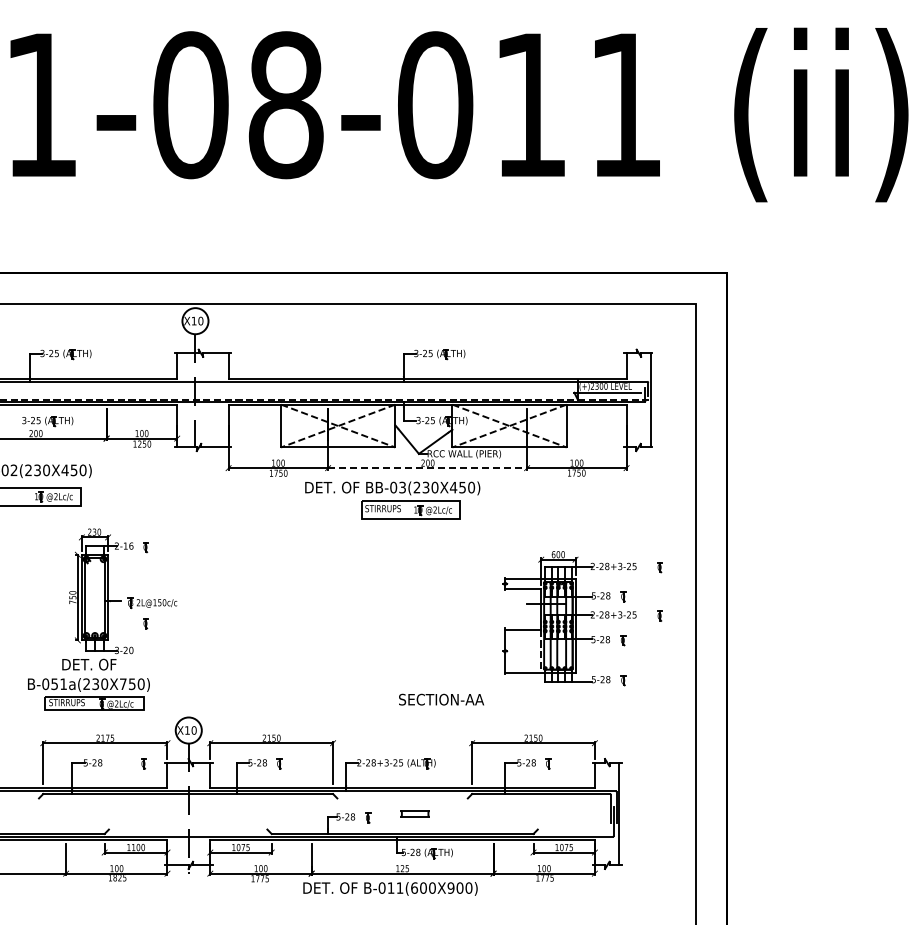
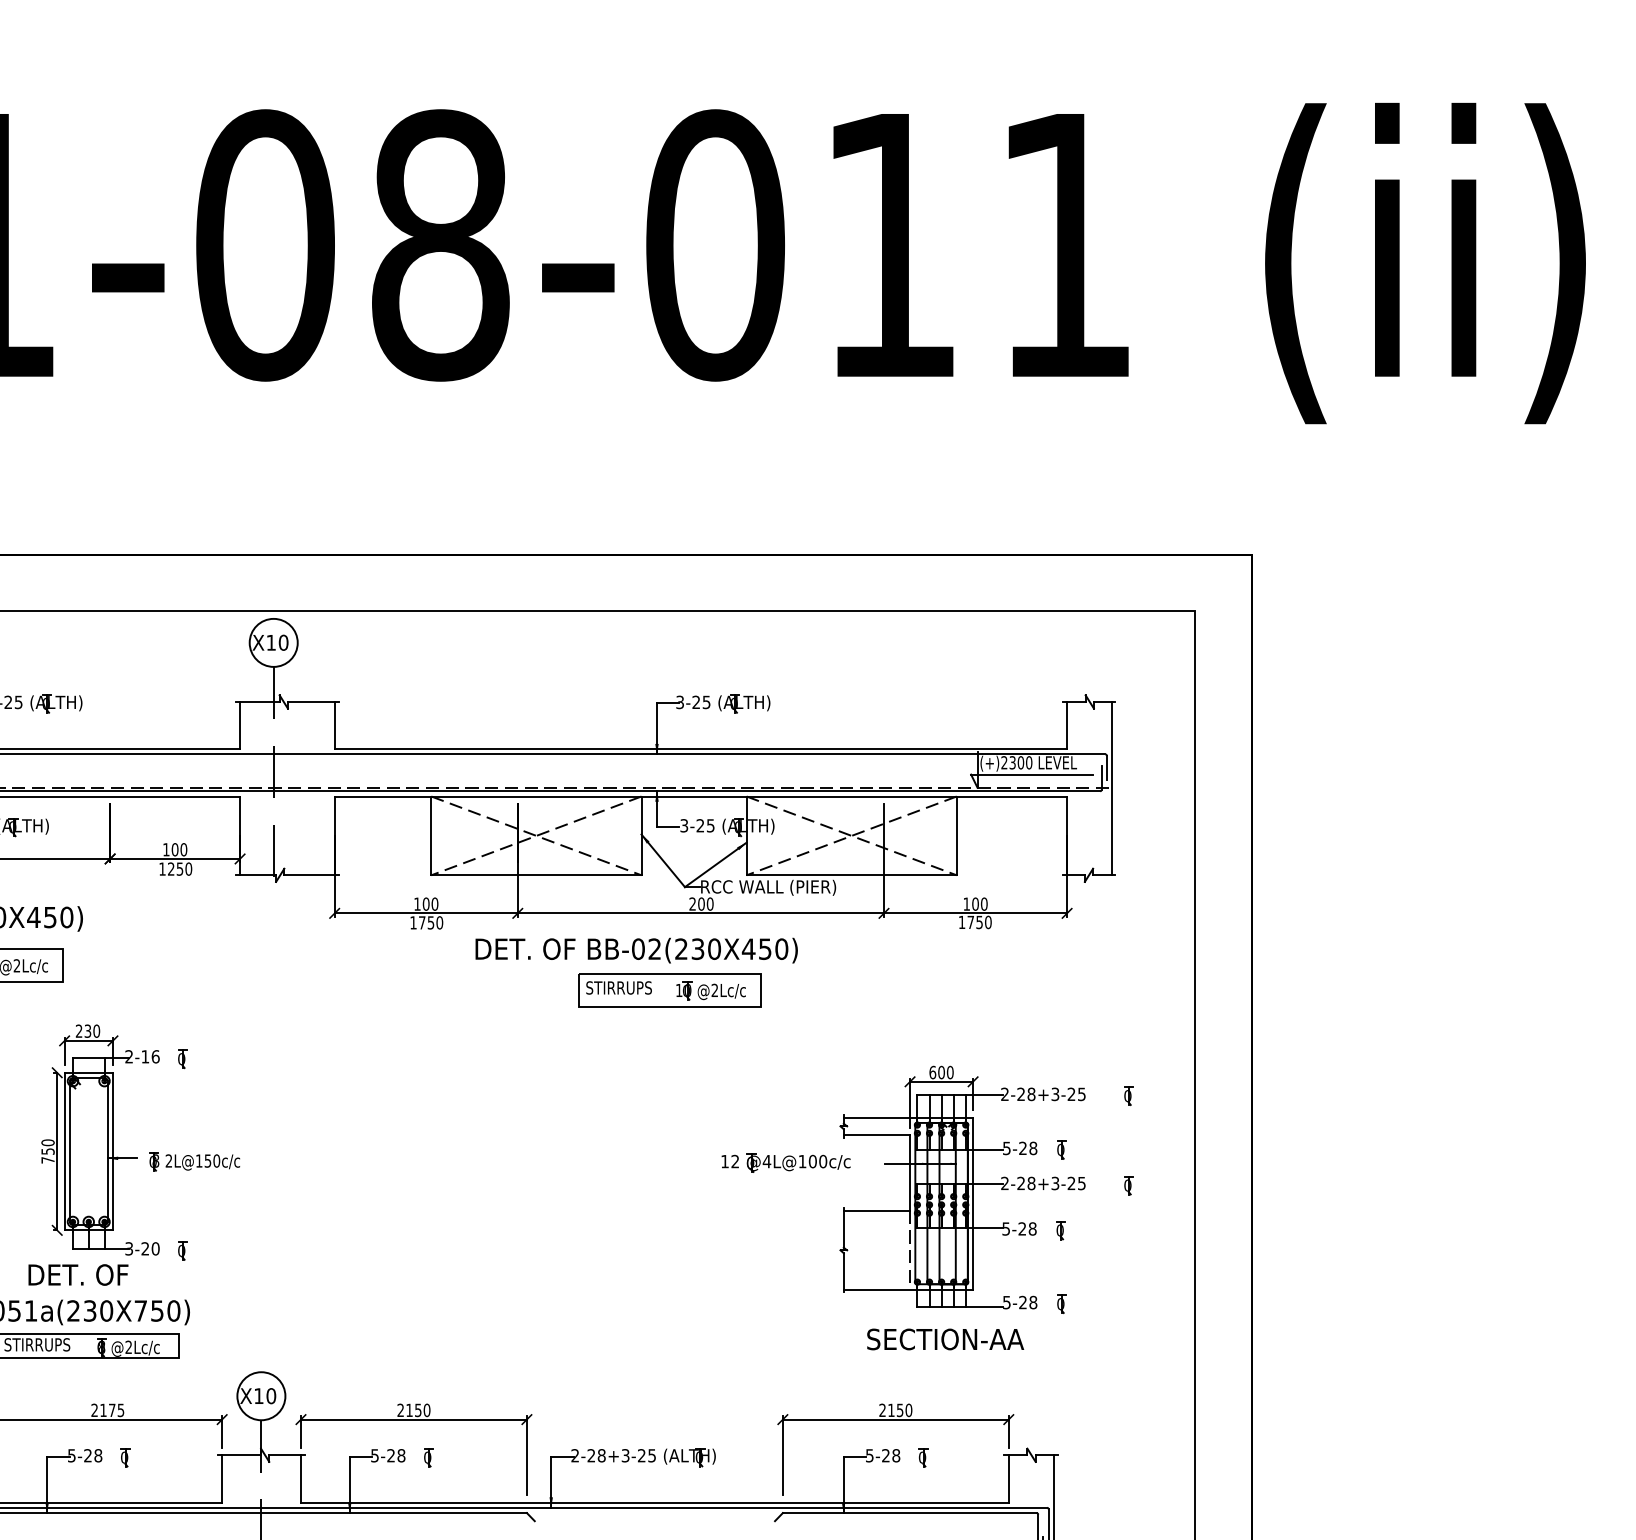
line: (427, 468) -> (700, 914), dashed -> solid
text: (402, 487) -> (654, 948), BB-03(230X450) -> BB-02(230X450)
part: (473, 603) -> (785, 1162), added
part: (145, 623) -> (181, 1250), moved
text: (441, 699) -> (945, 1339), moved
part: (143, 763) -> (124, 1456), moved

